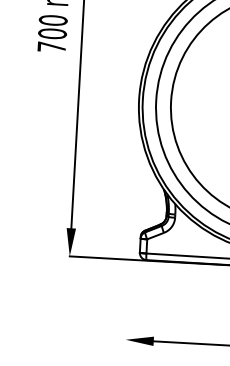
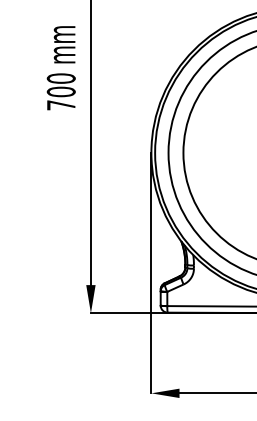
line: (132, 220) -> (151, 273), added

